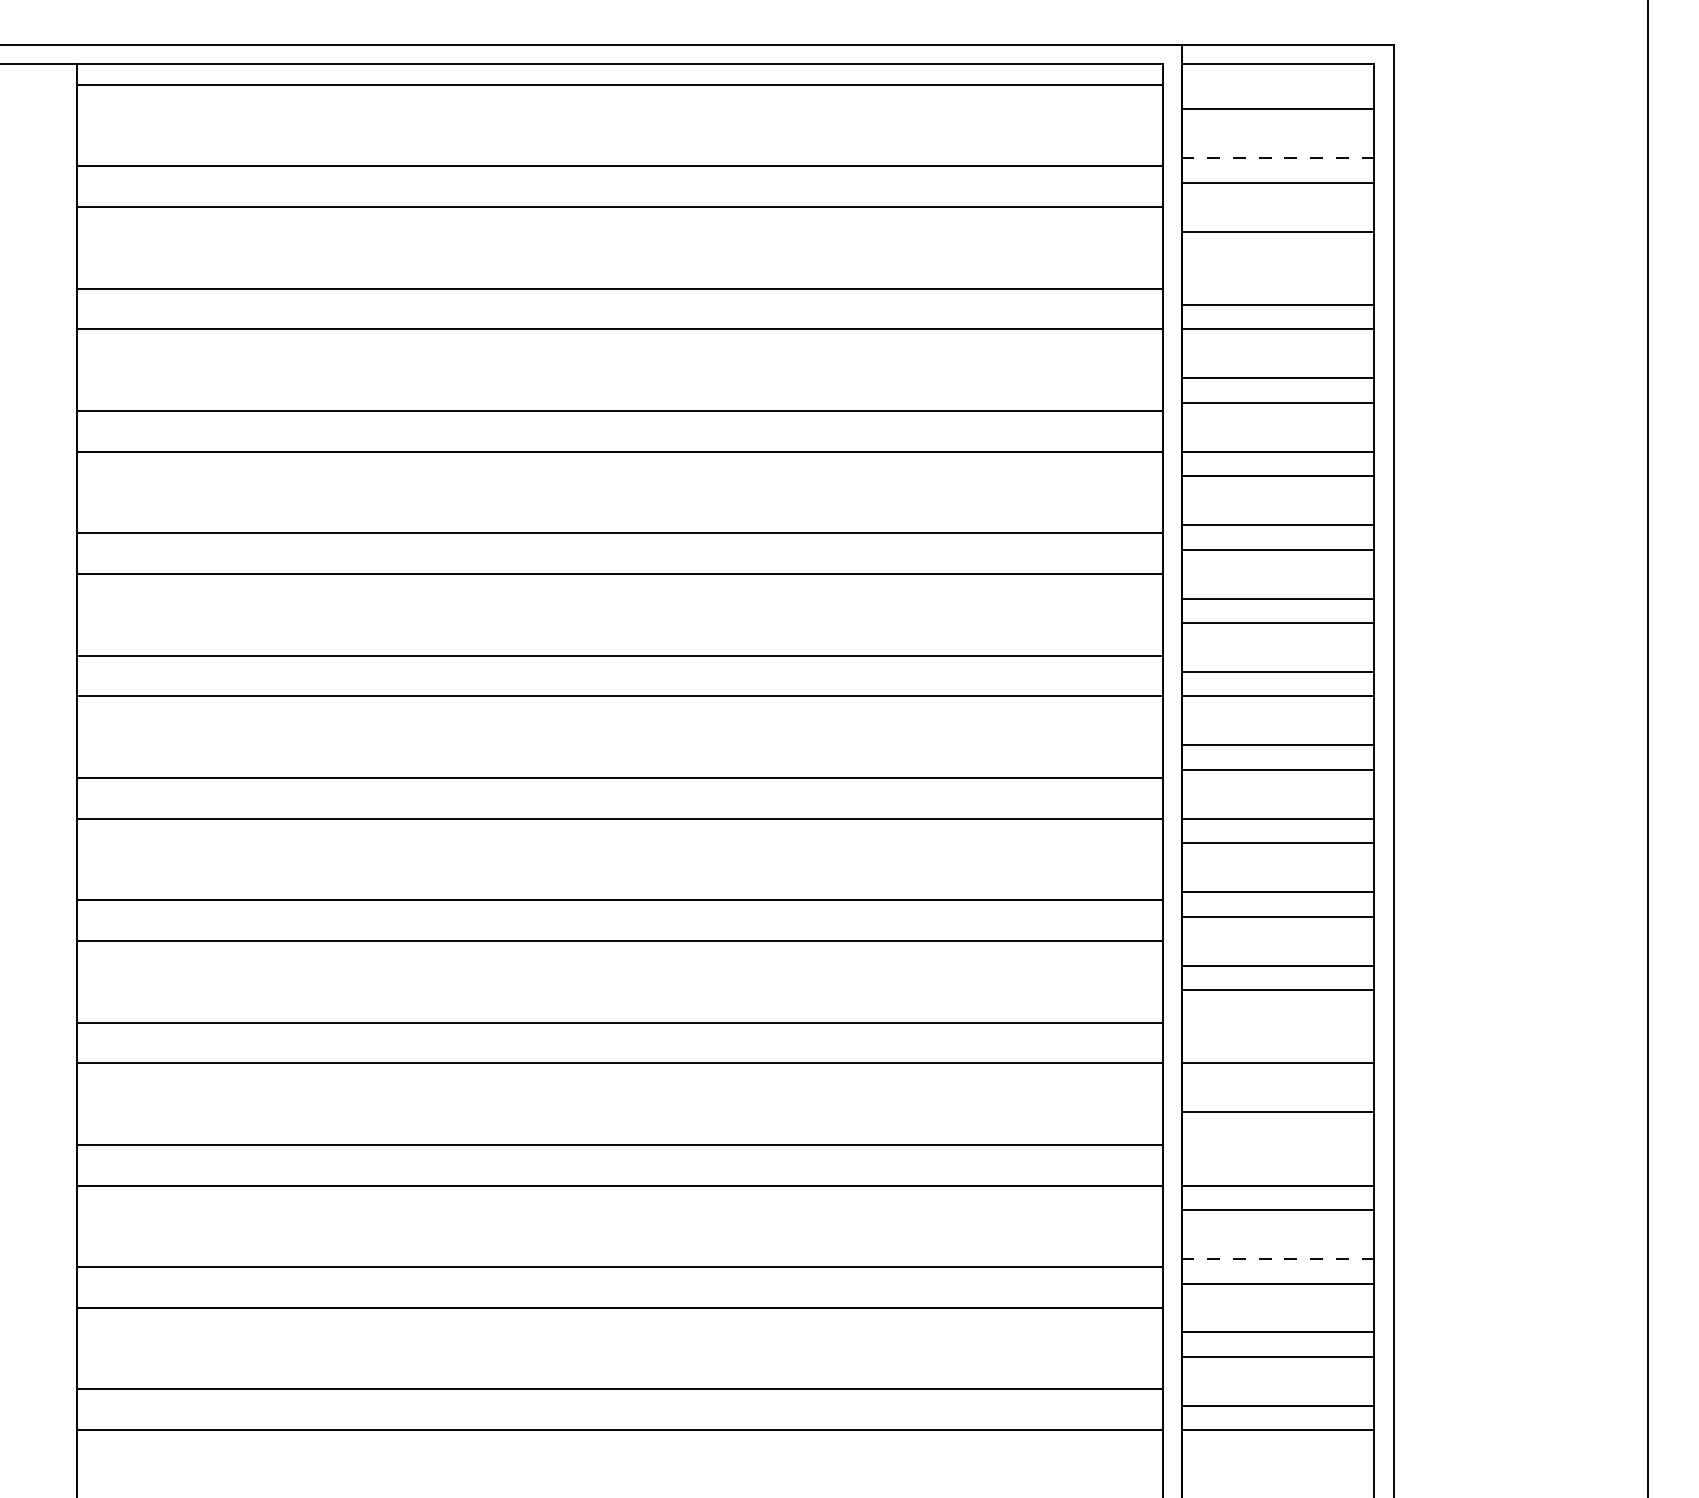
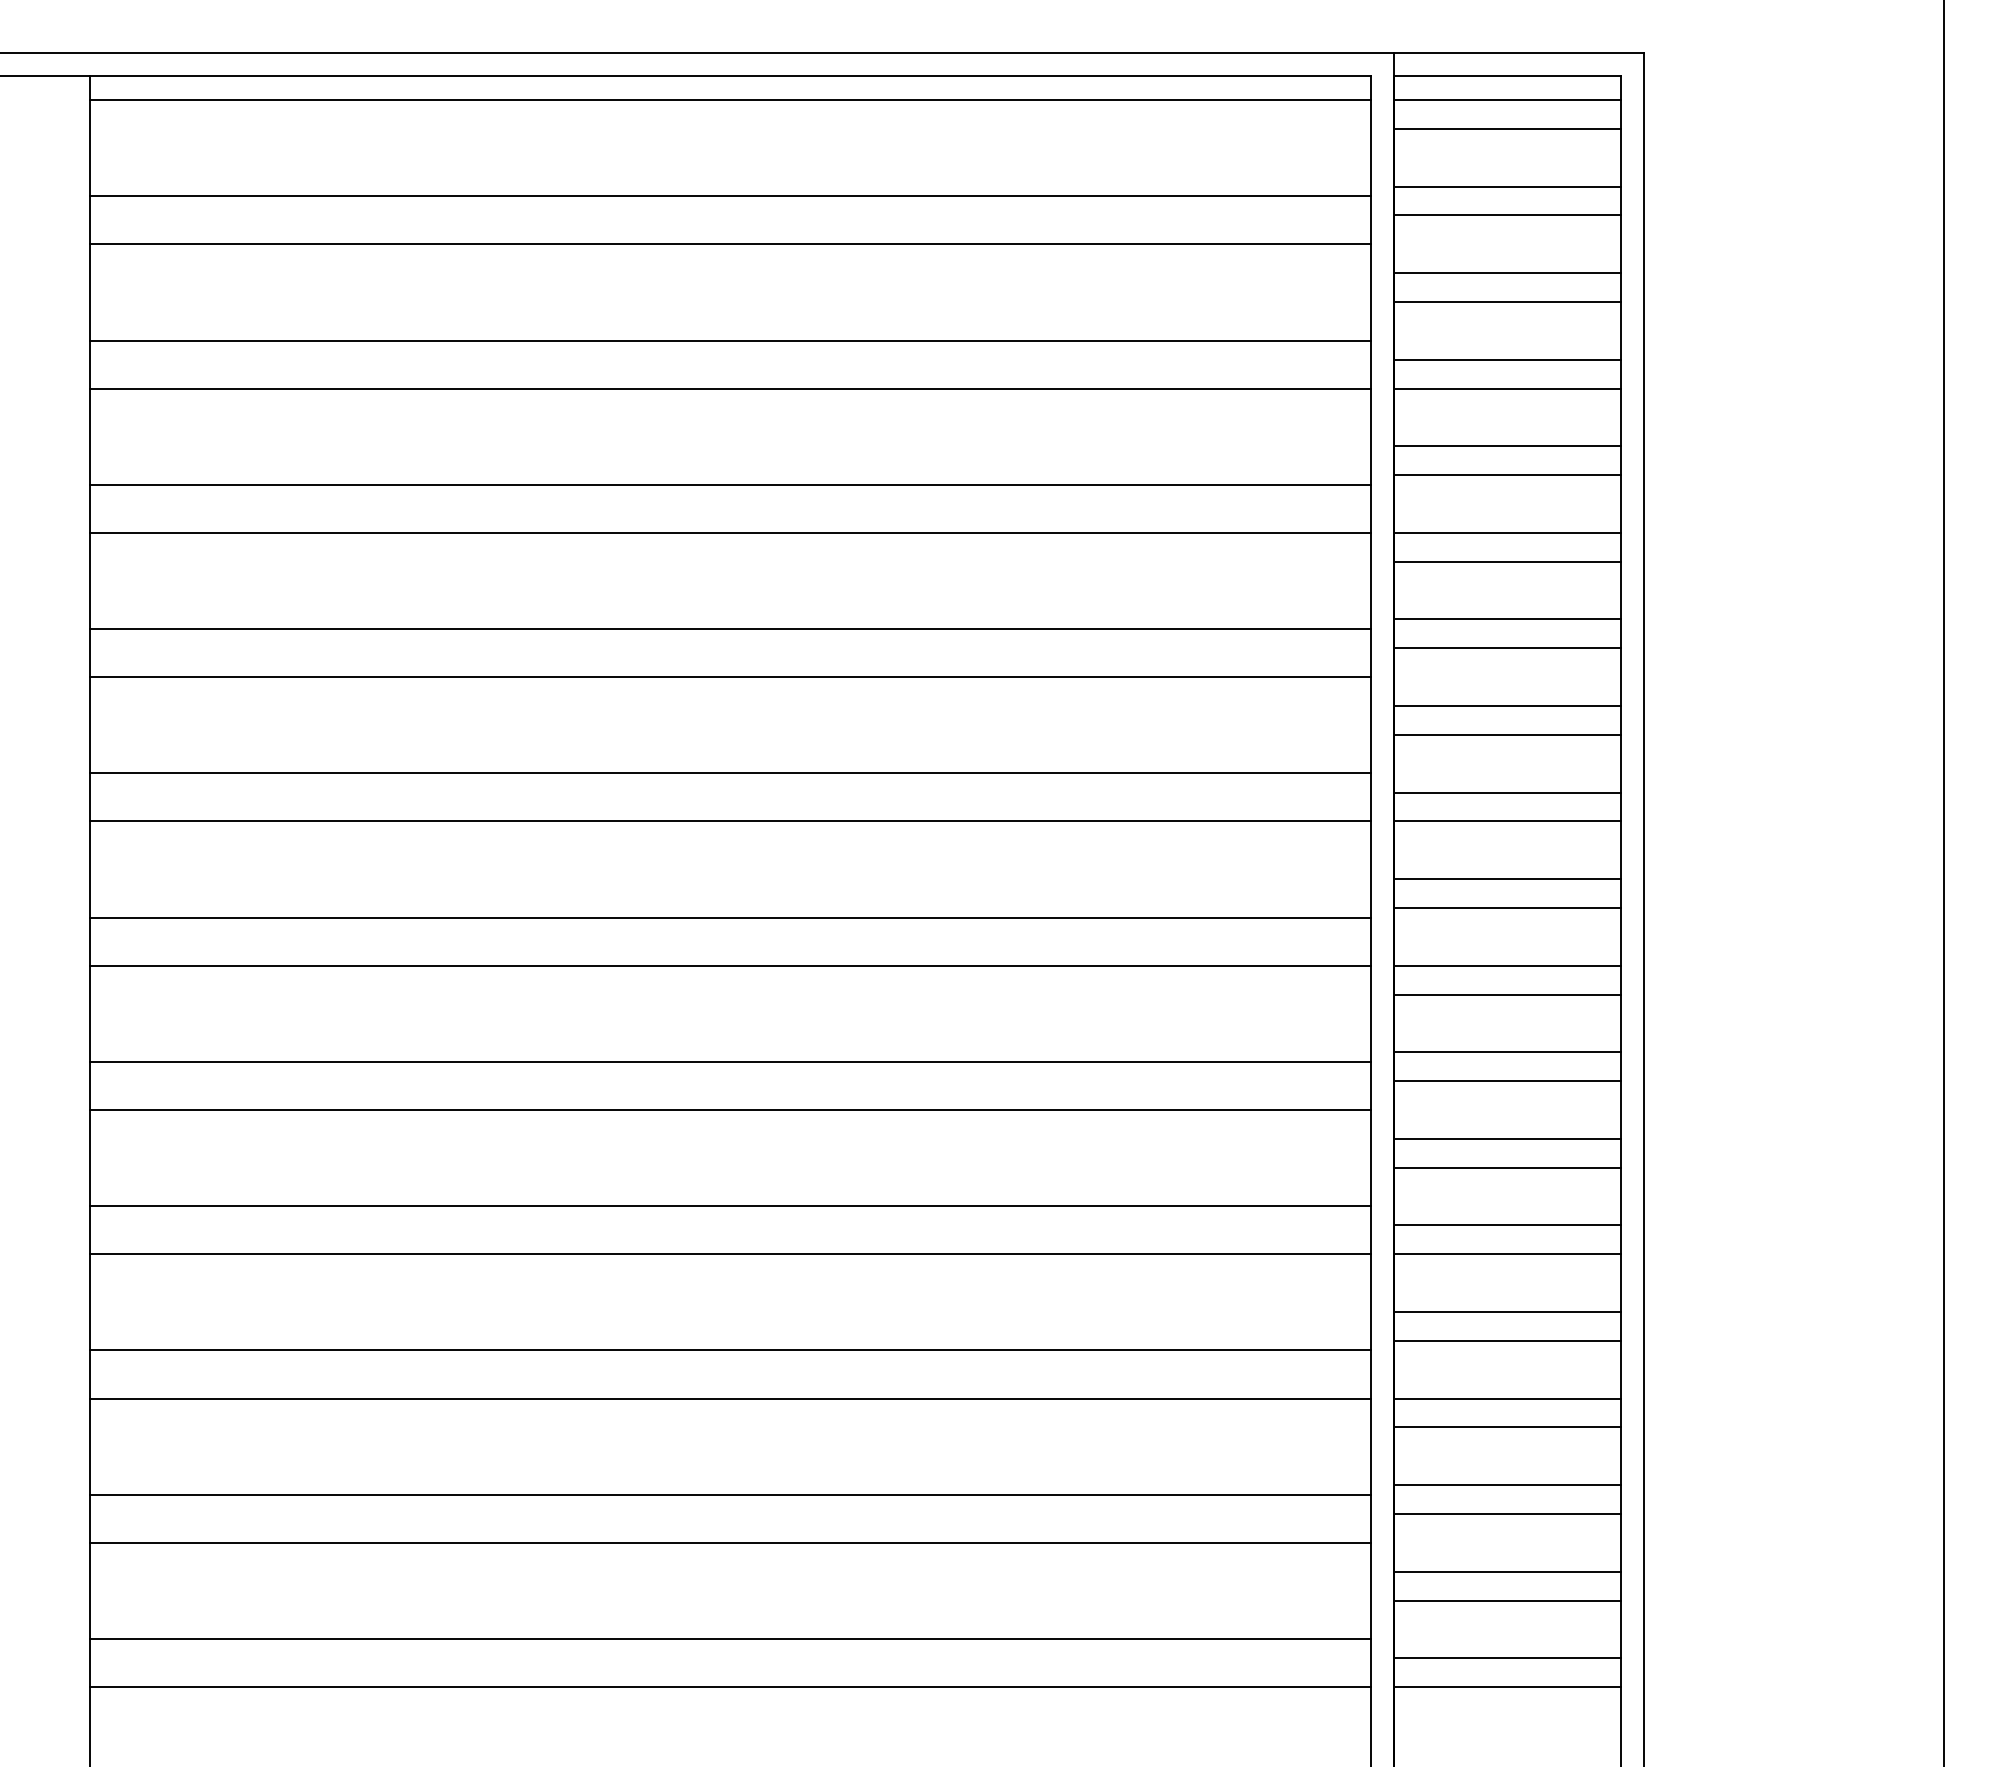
line: (1278, 85) -> (1507, 100), added
line: (1278, 158) -> (1507, 186), dashed -> solid
line: (1278, 256) -> (1507, 302), added
line: (1278, 1038) -> (1507, 1225), added
line: (1278, 1136) -> (1507, 1340), added
line: (1278, 1259) -> (1507, 1485), dashed -> solid

